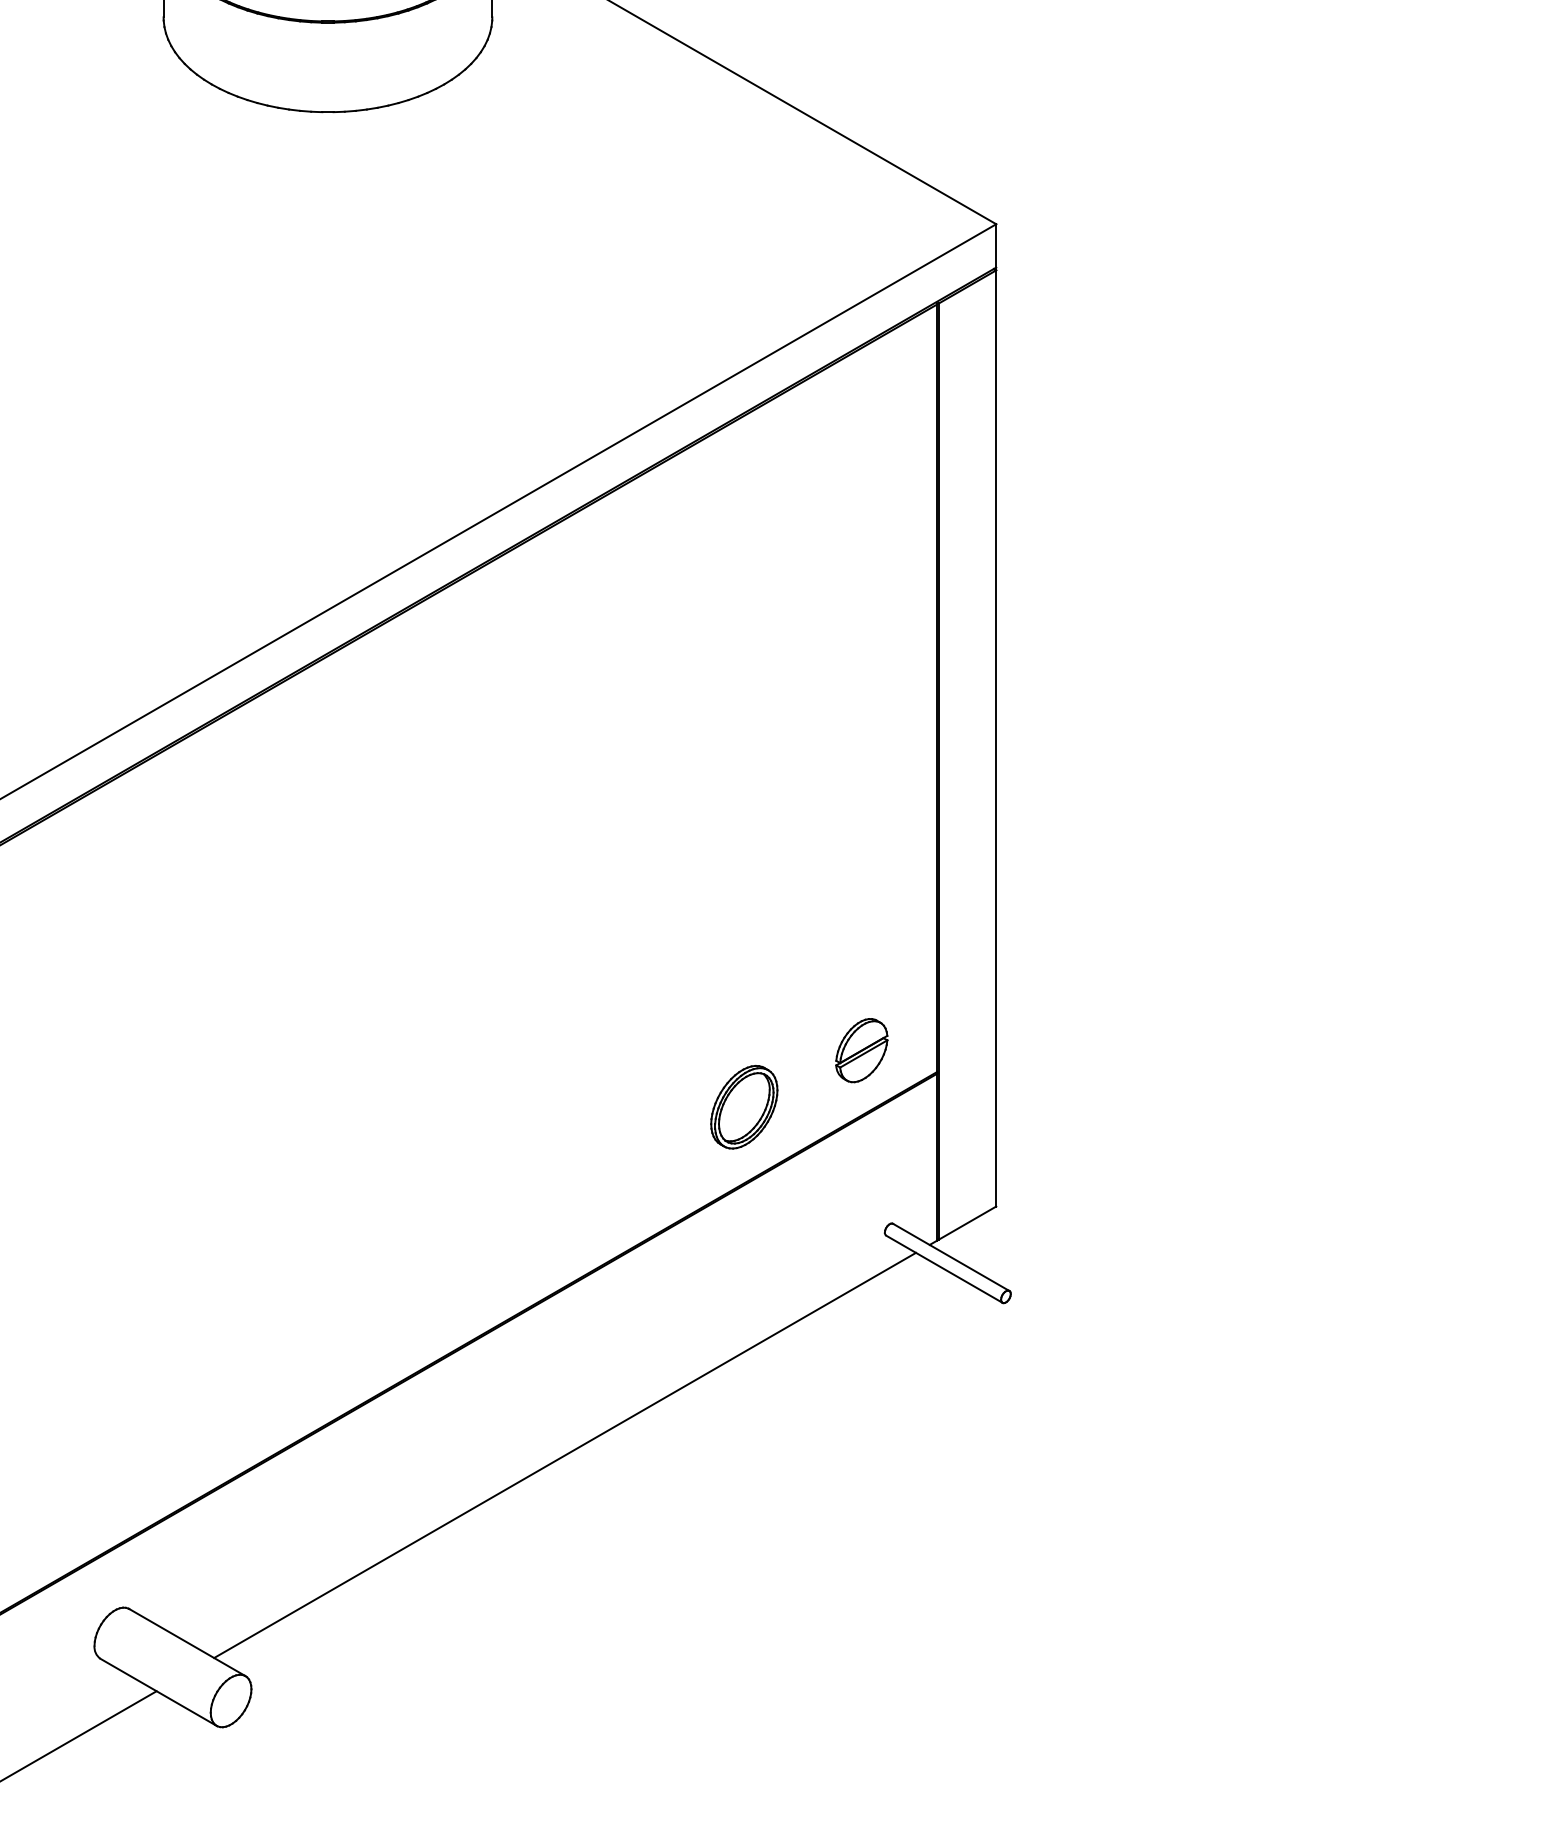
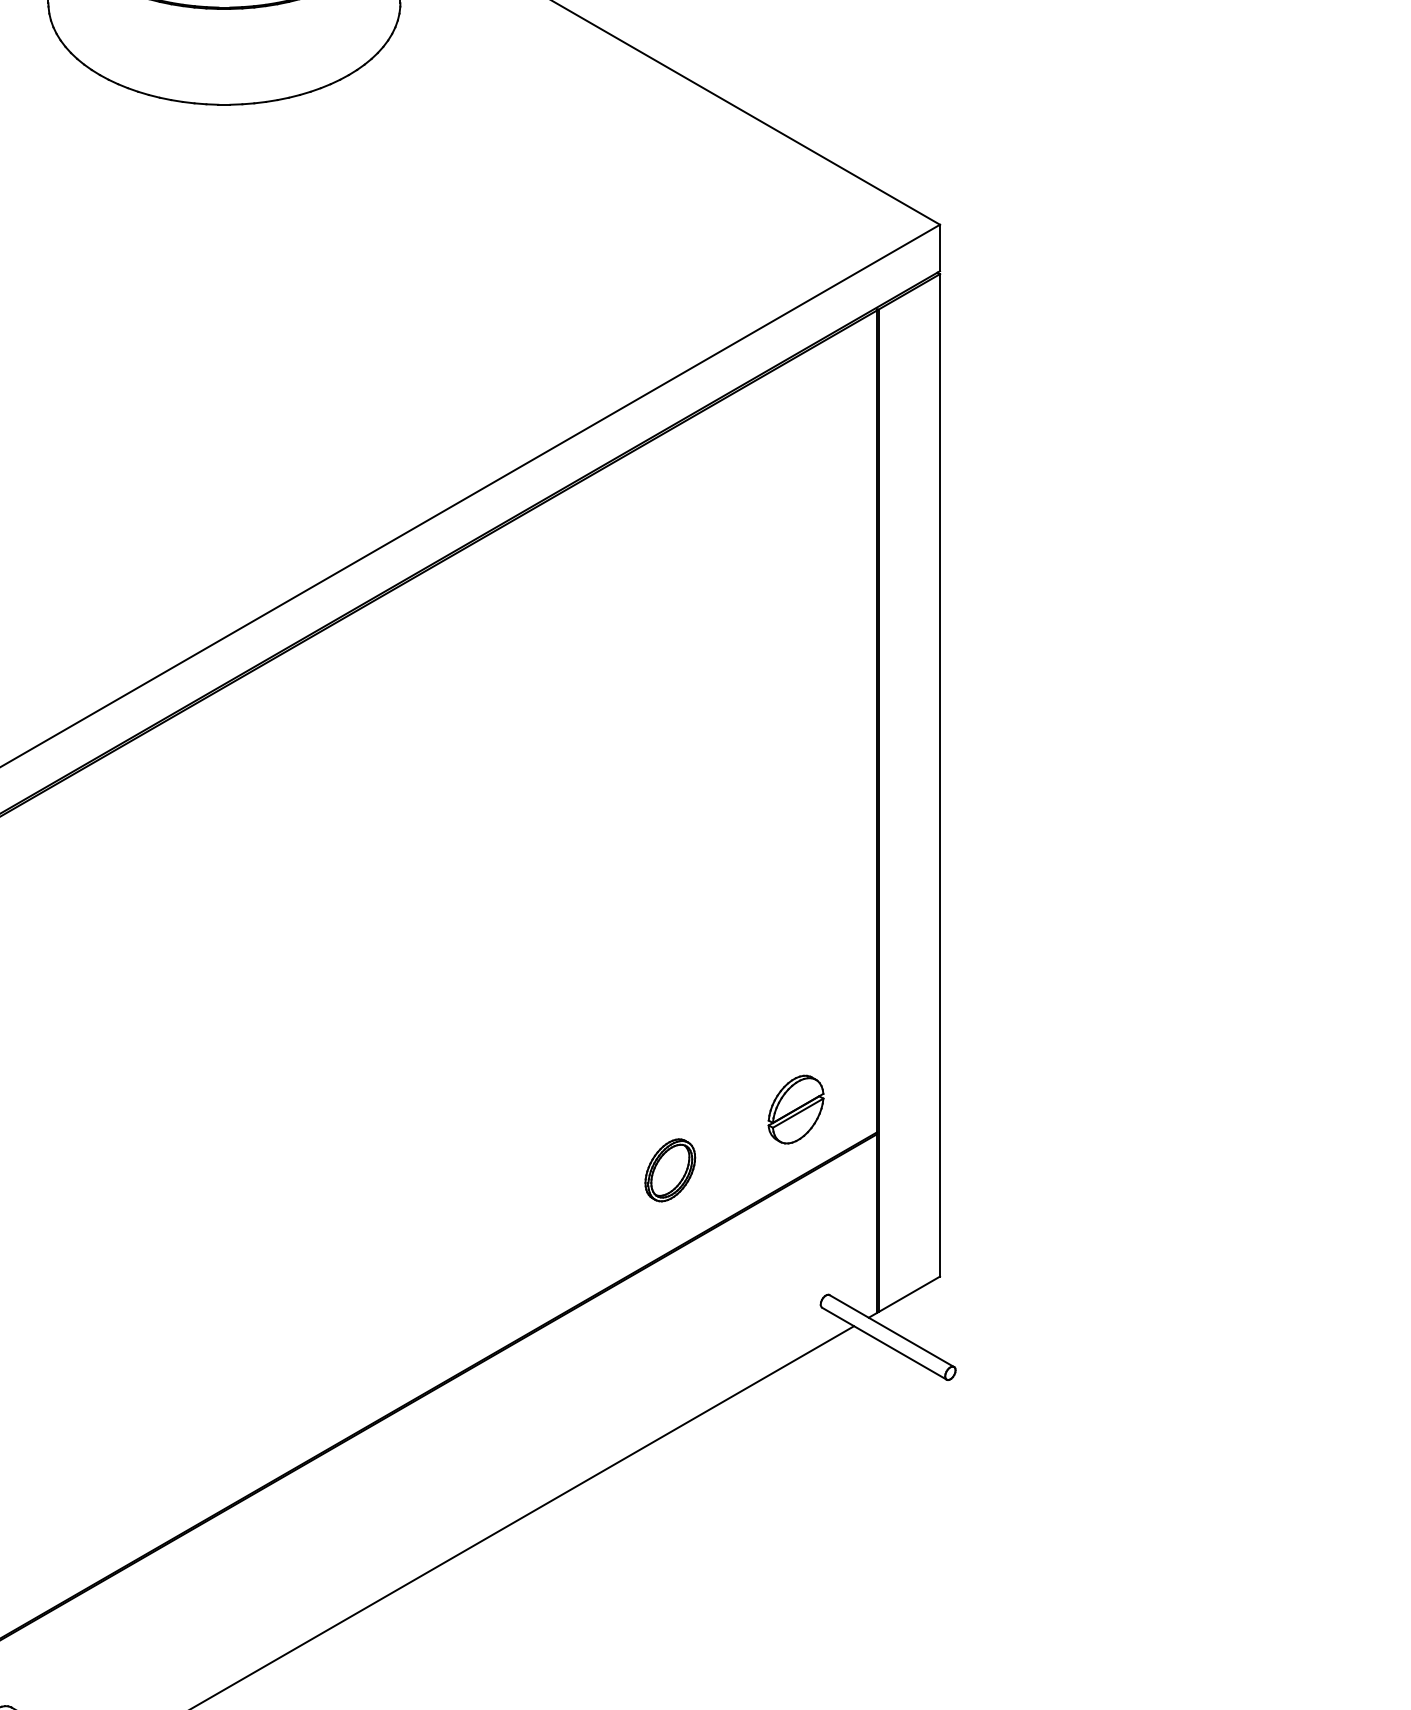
part: (744, 1107) -> (670, 1170), size x0.7

